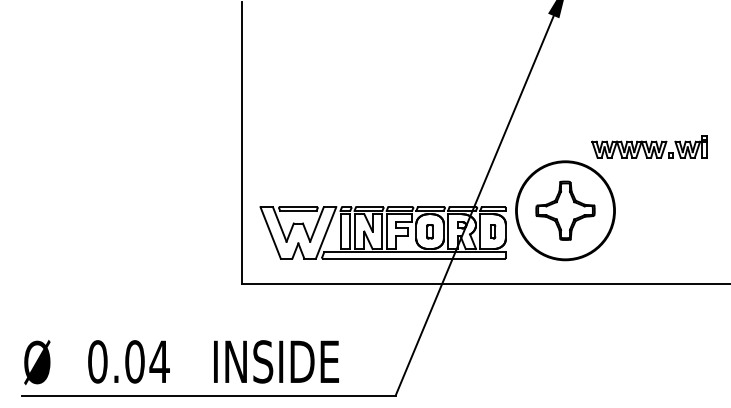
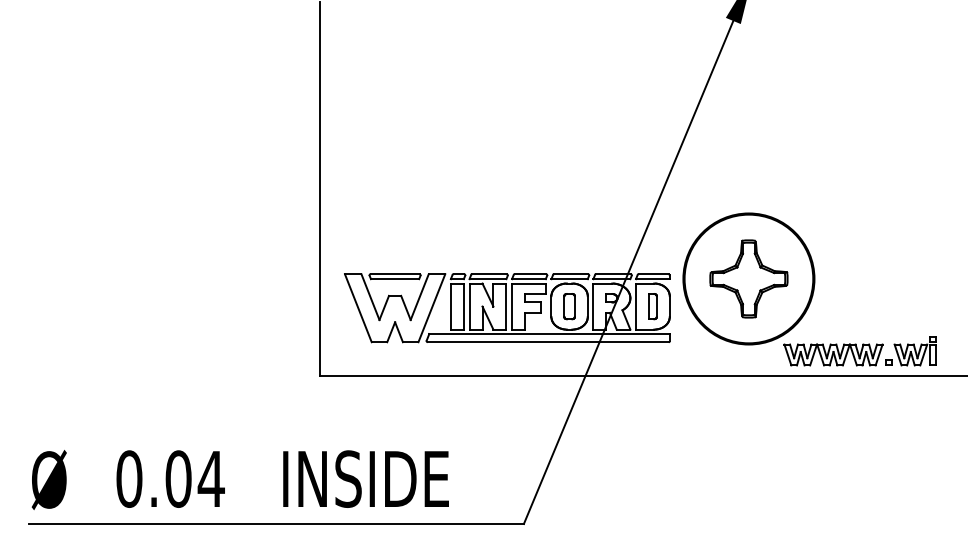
part: (648, 147) -> (859, 351), moved
part: (430, 231) -> (569, 306), size x1.43
part: (492, 231) -> (652, 306), size x1.43

